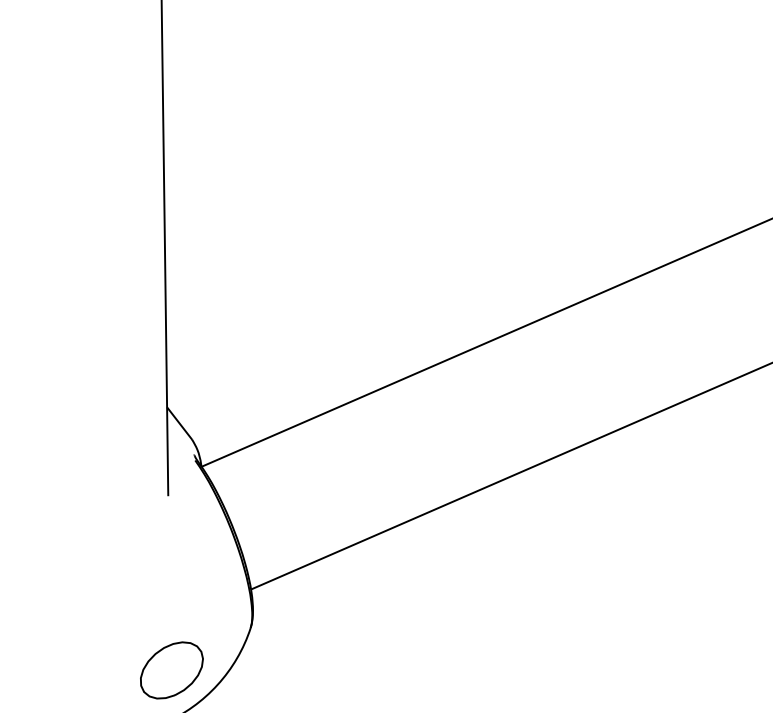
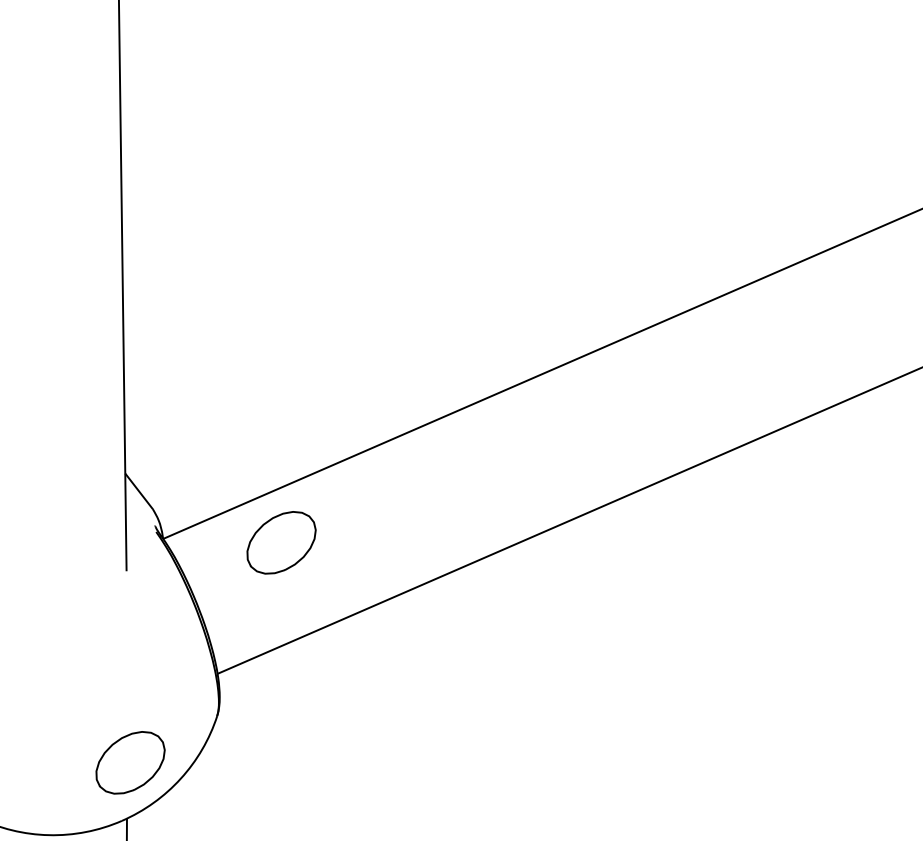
part: (309, 470) -> (281, 542), added

